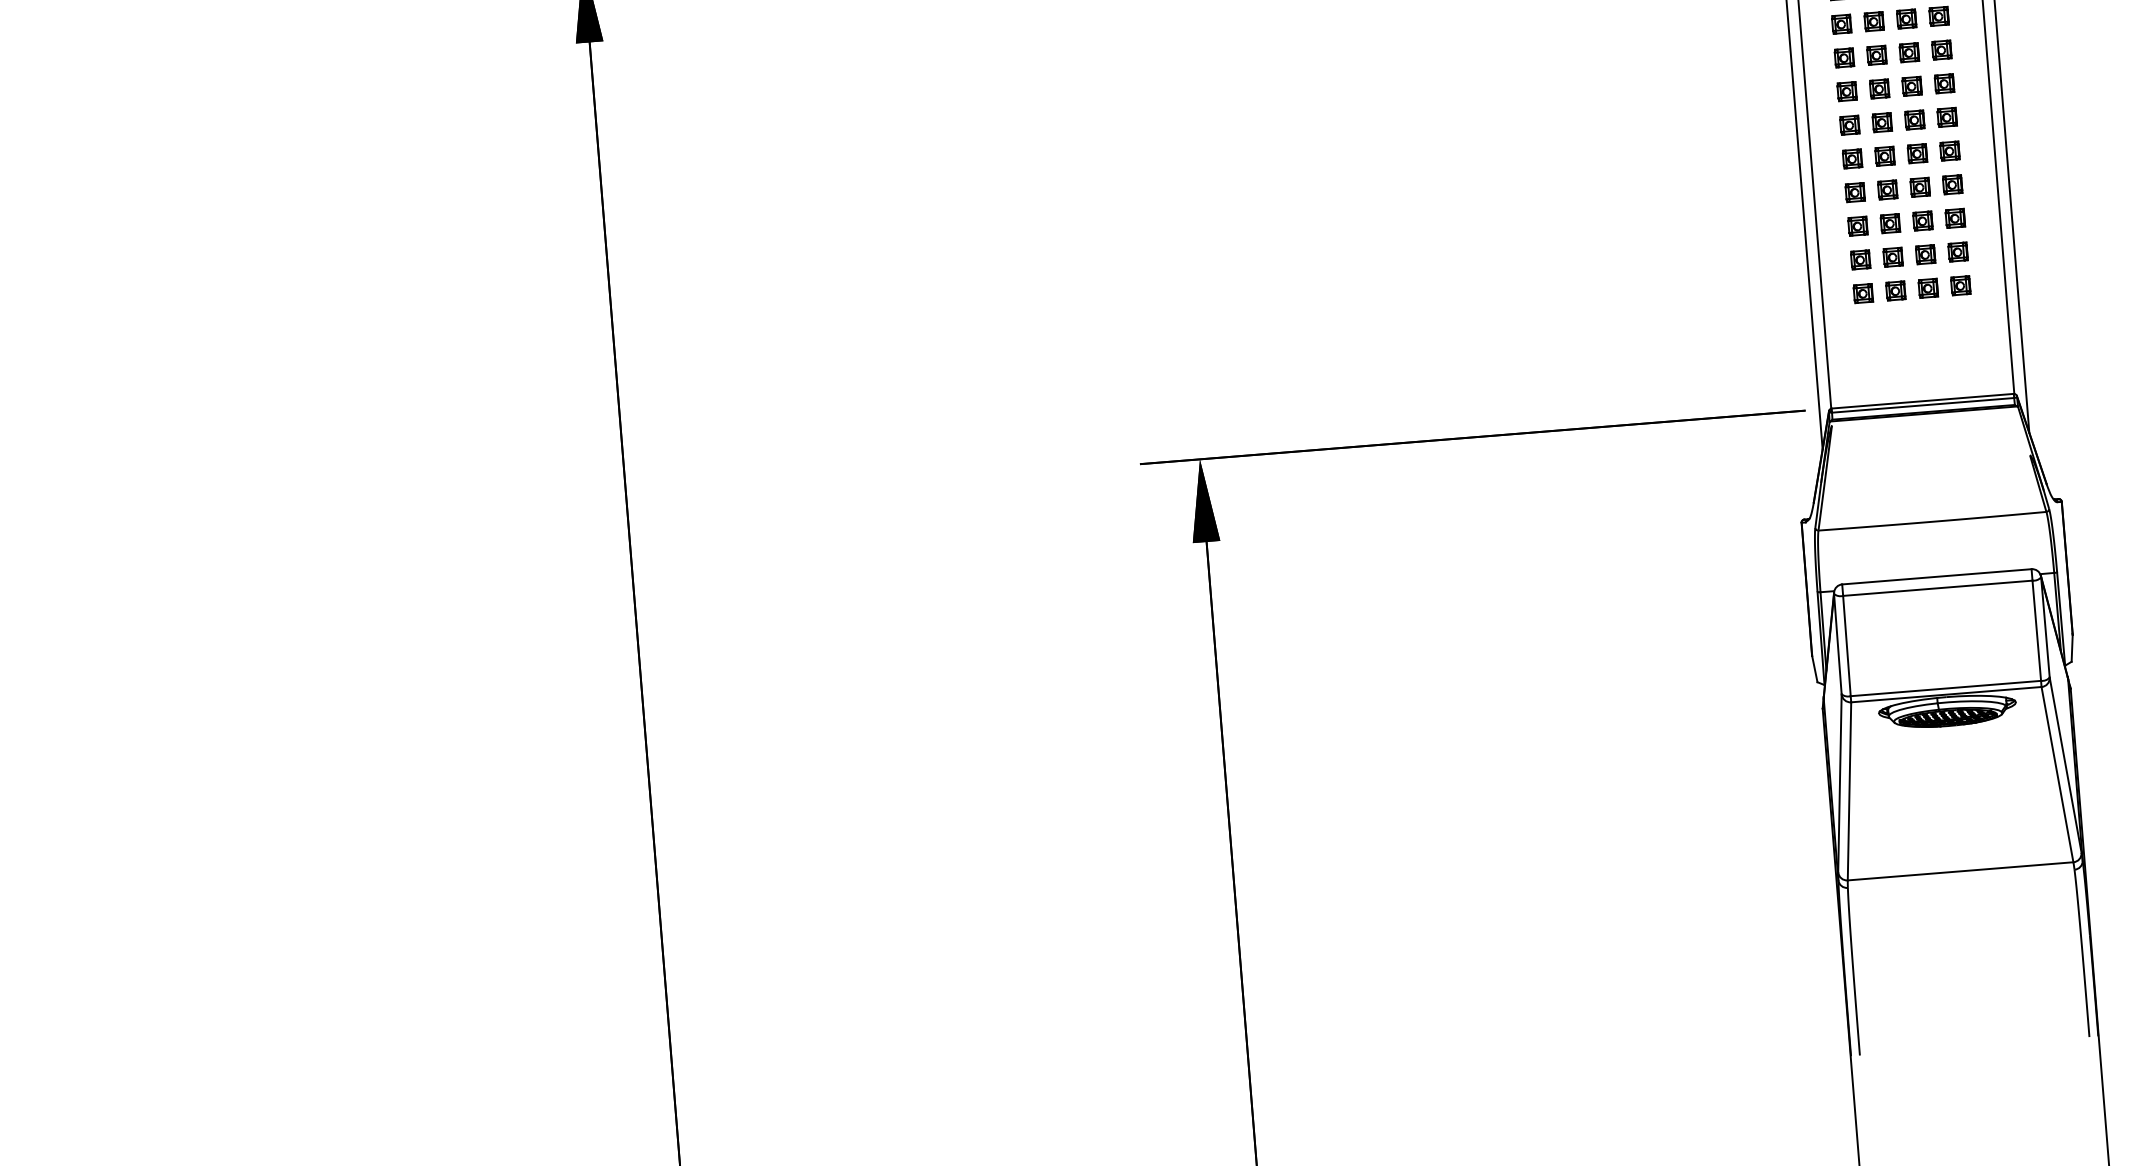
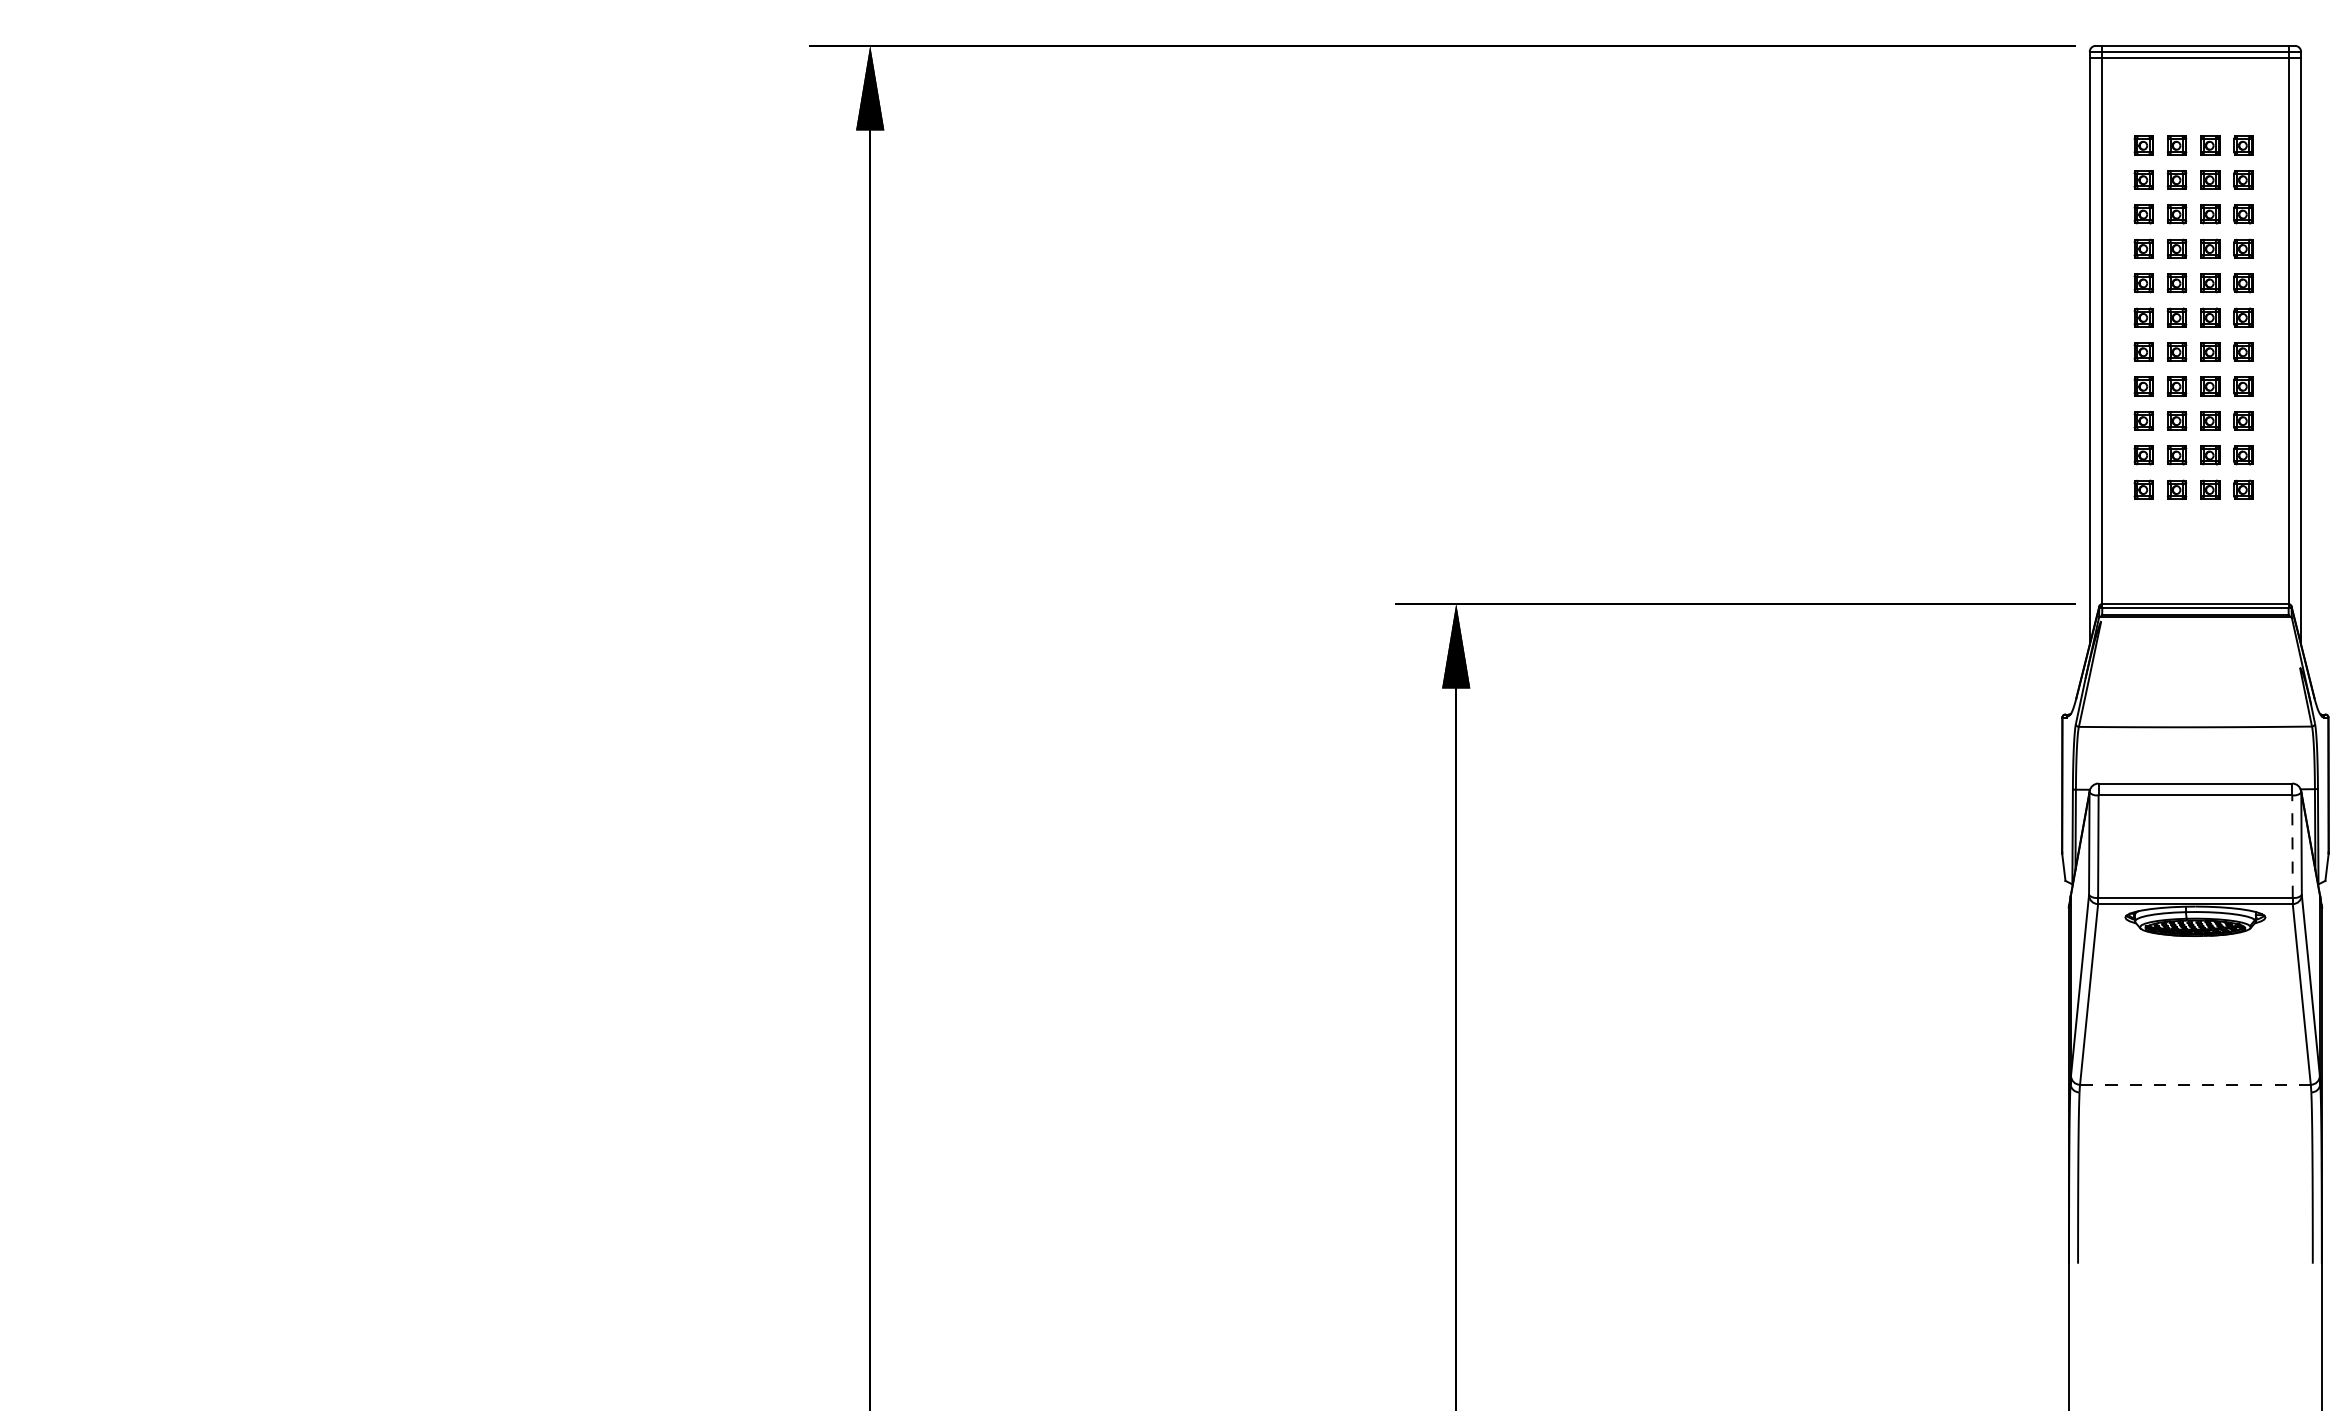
line: (2036, 630) -> (2292, 846), solid -> dashed
line: (1959, 871) -> (2194, 1084), solid -> dashed

